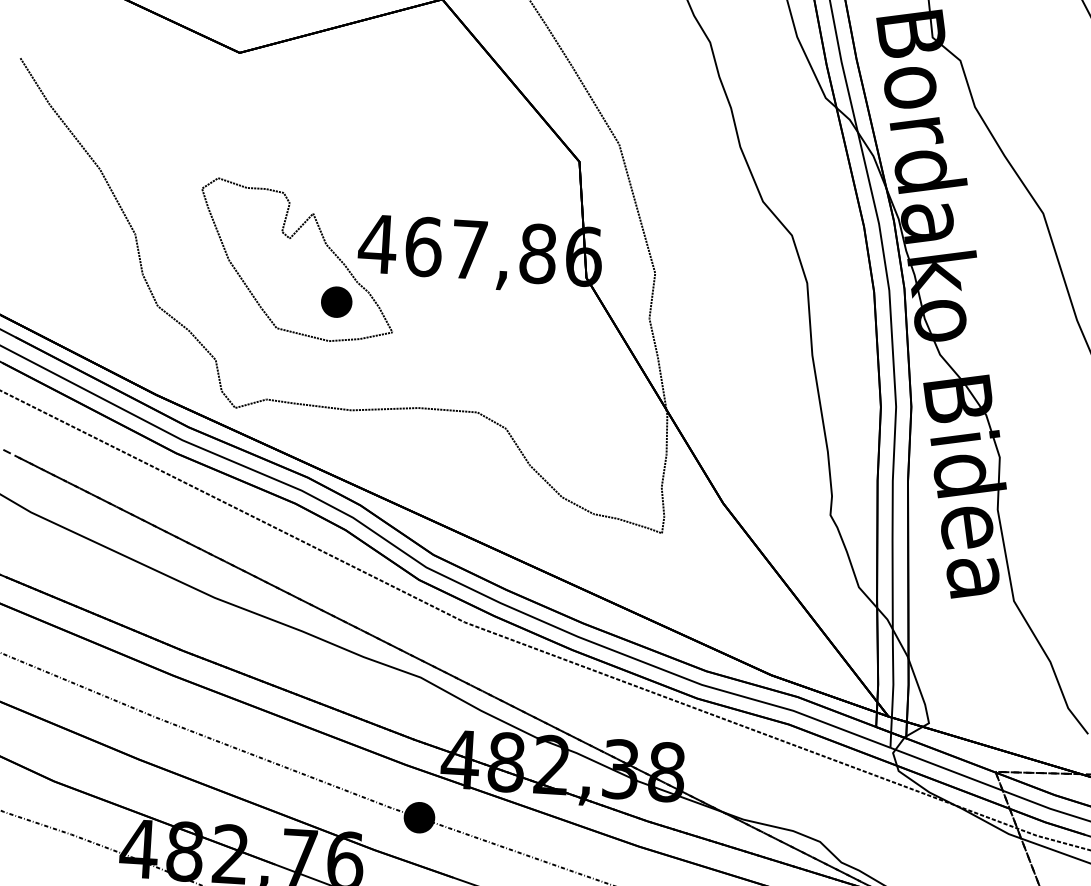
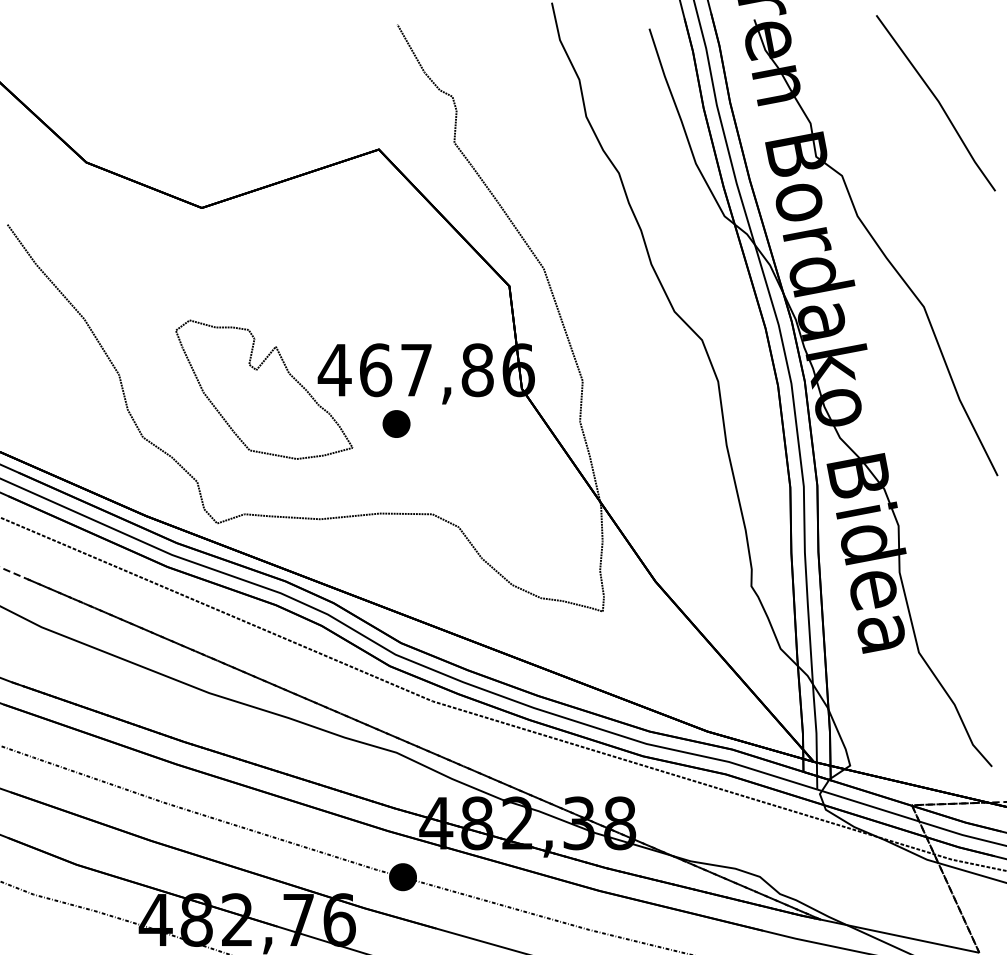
part: (336, 301) -> (396, 423), moved

